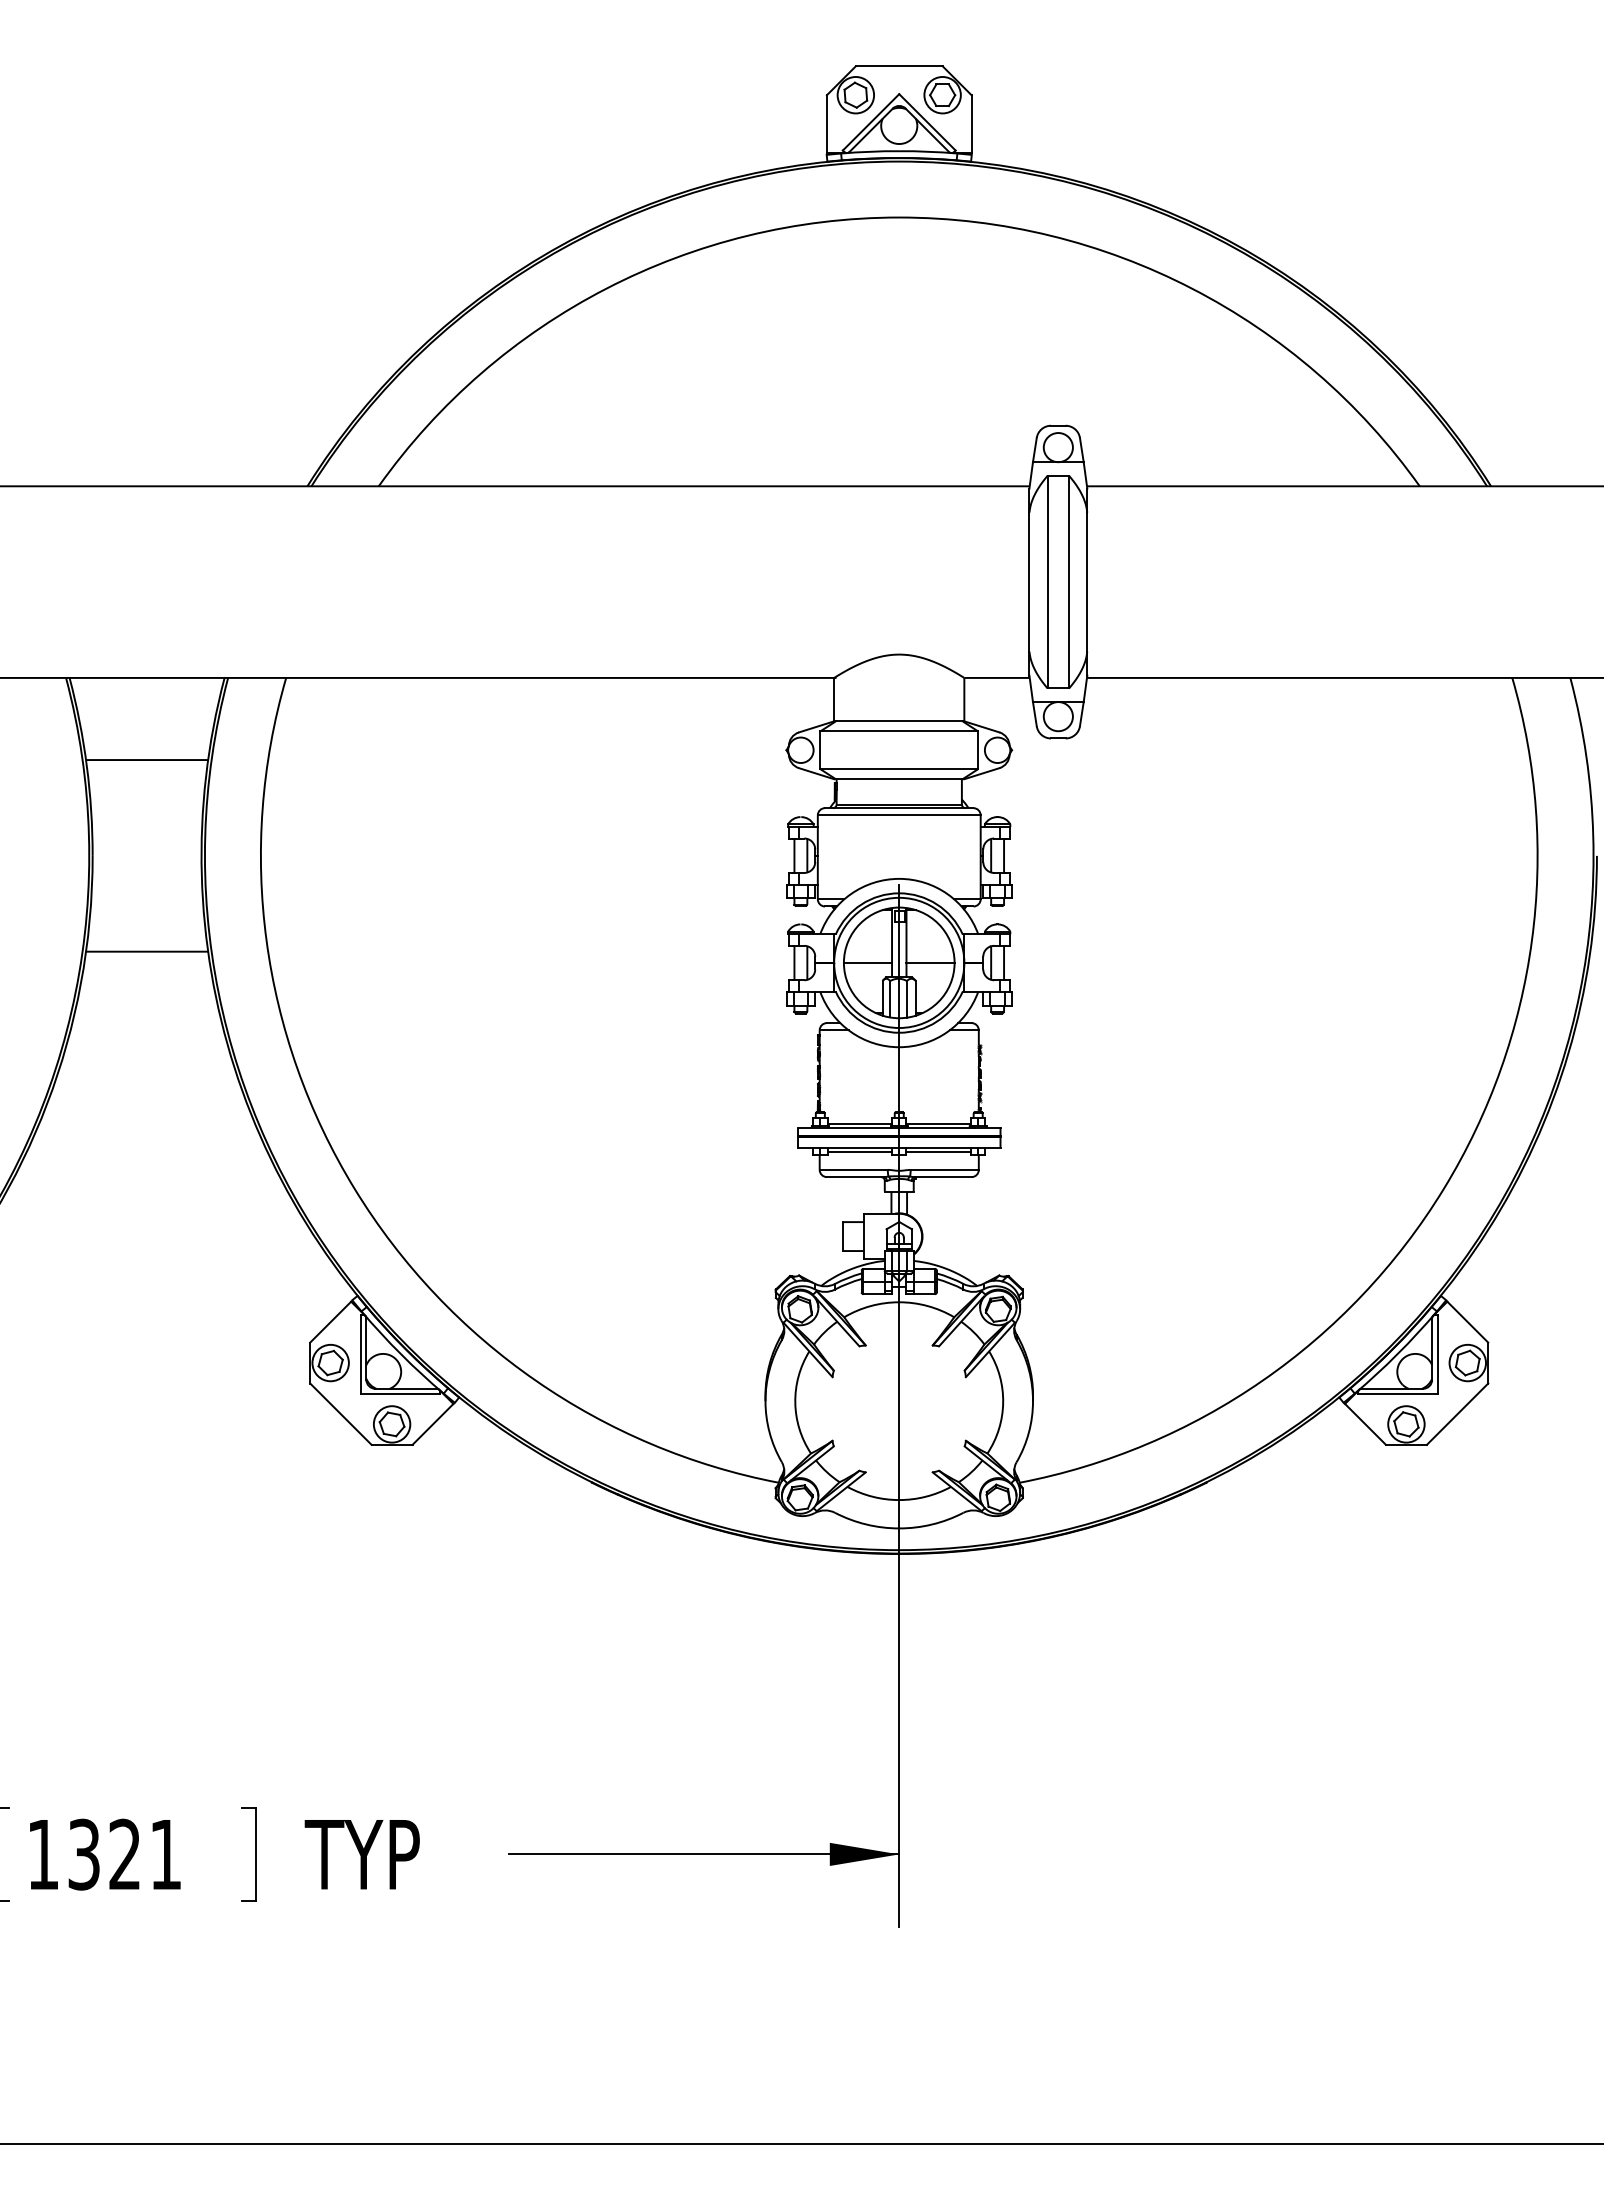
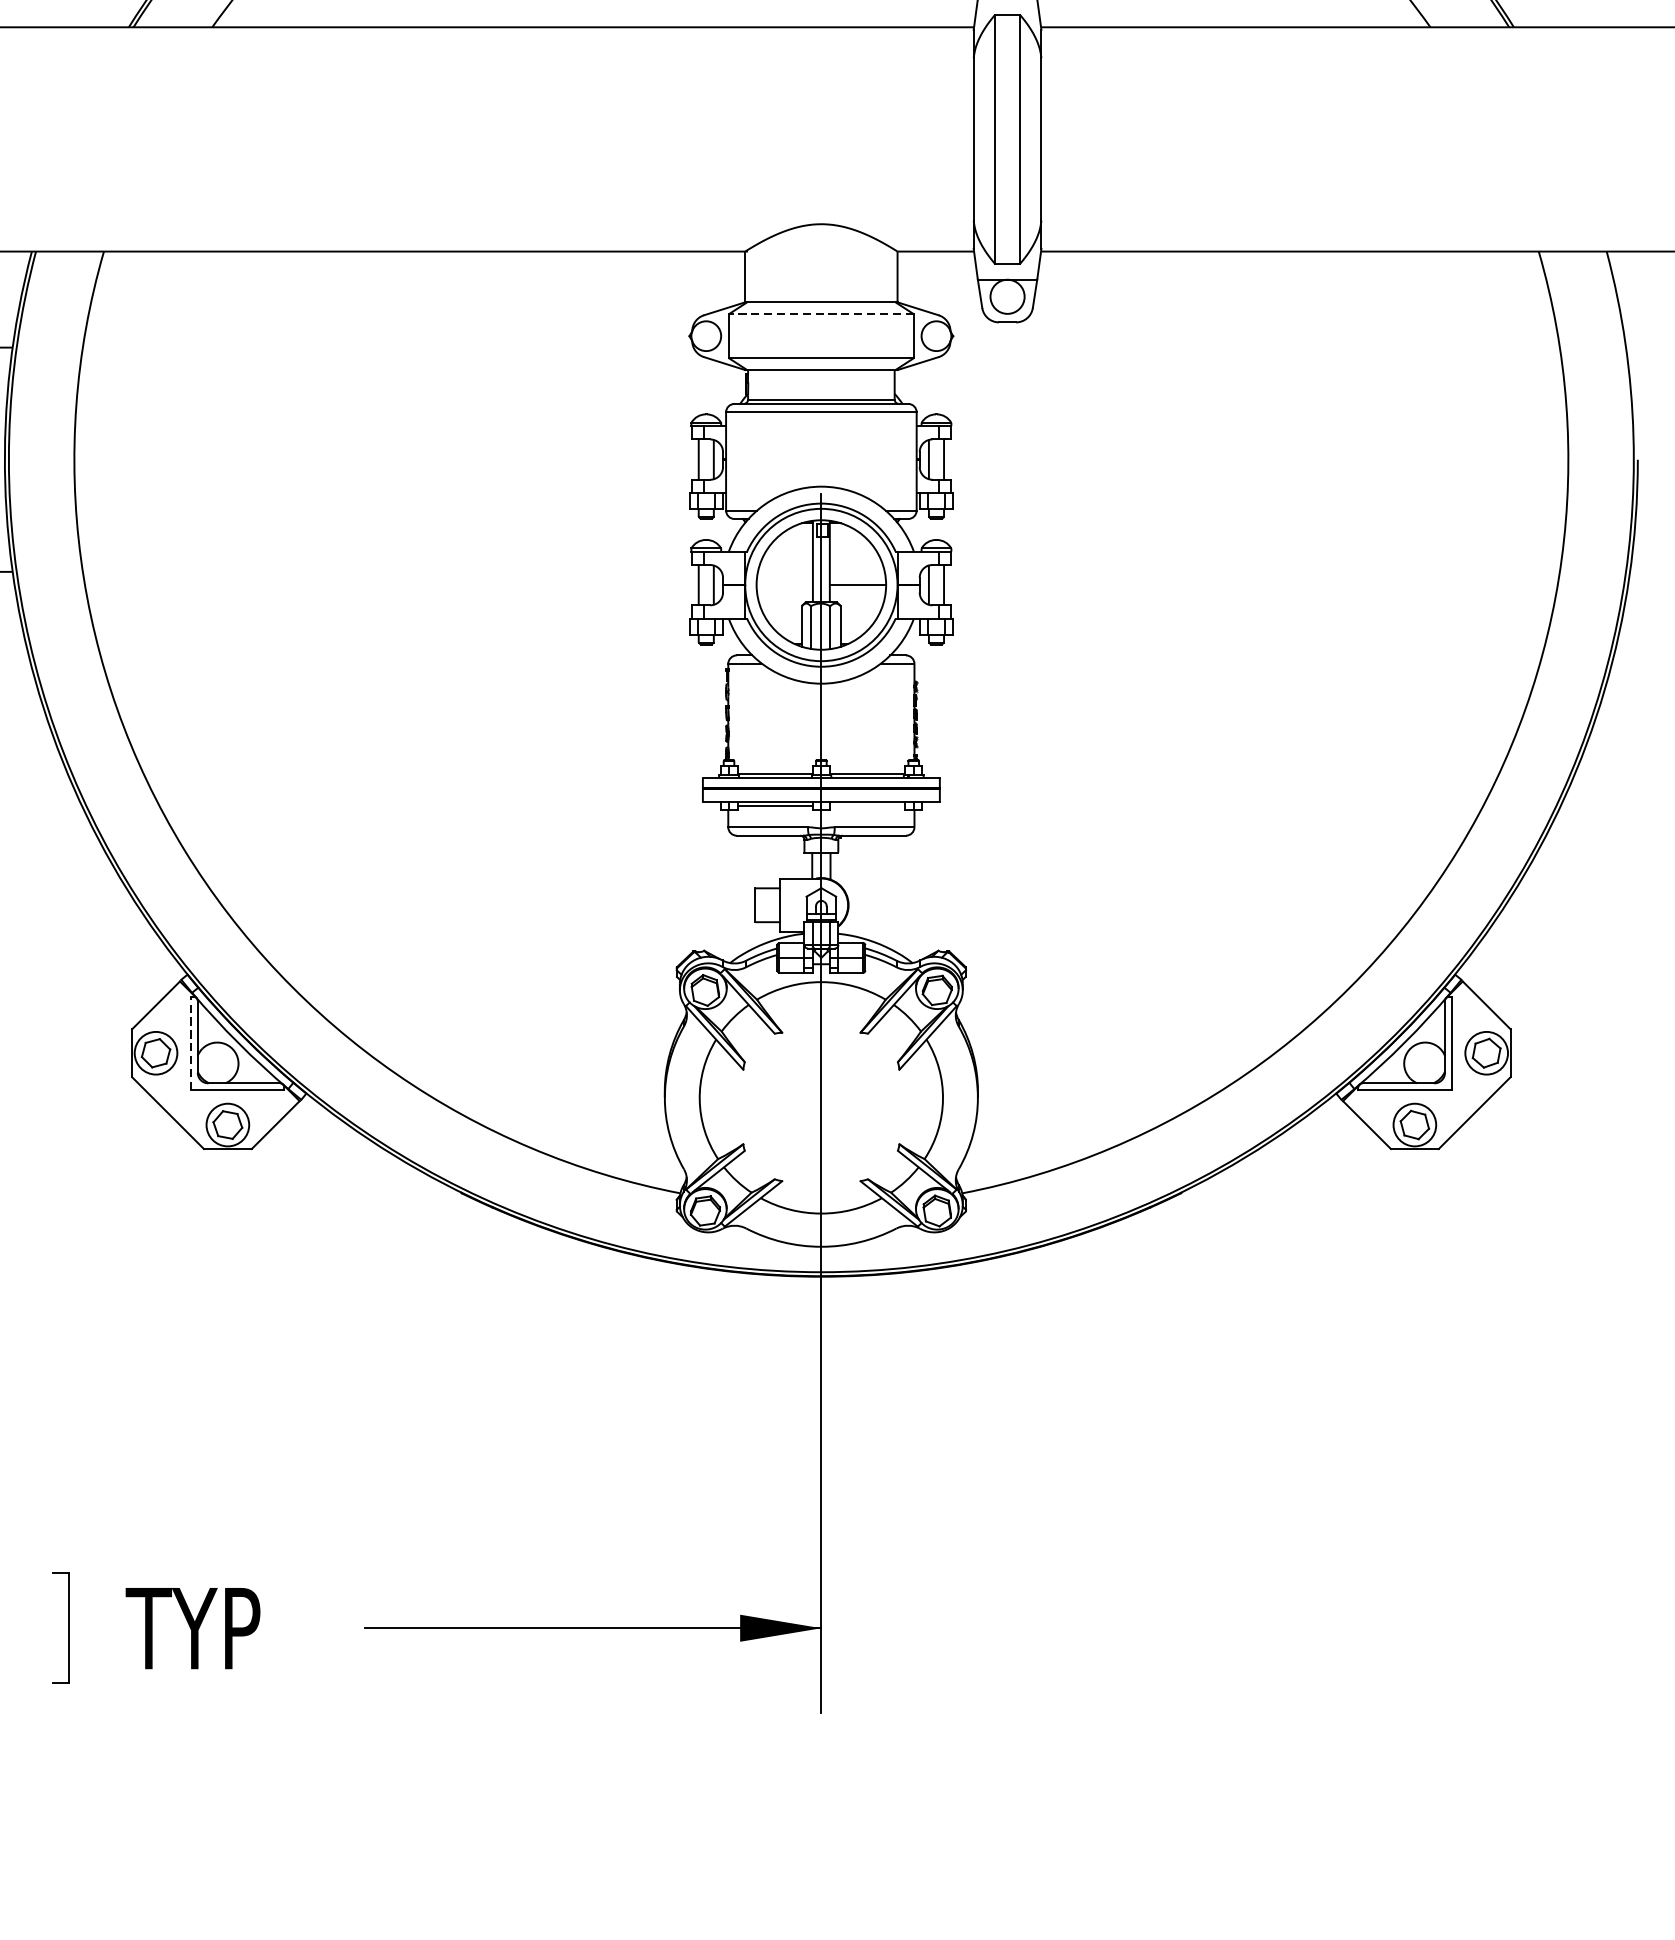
line: (898, 731) -> (820, 314), solid -> dashed
line: (867, 962) -> (784, 584), removed
line: (938, 1151) -> (867, 805), removed
line: (360, 1354) -> (190, 1043), solid -> dashed

